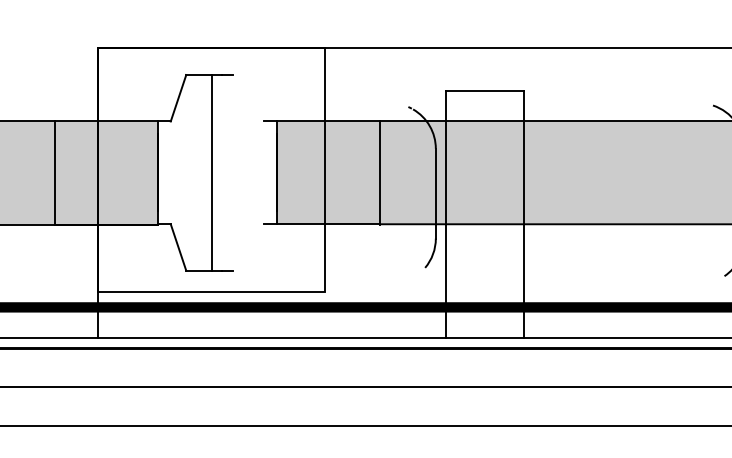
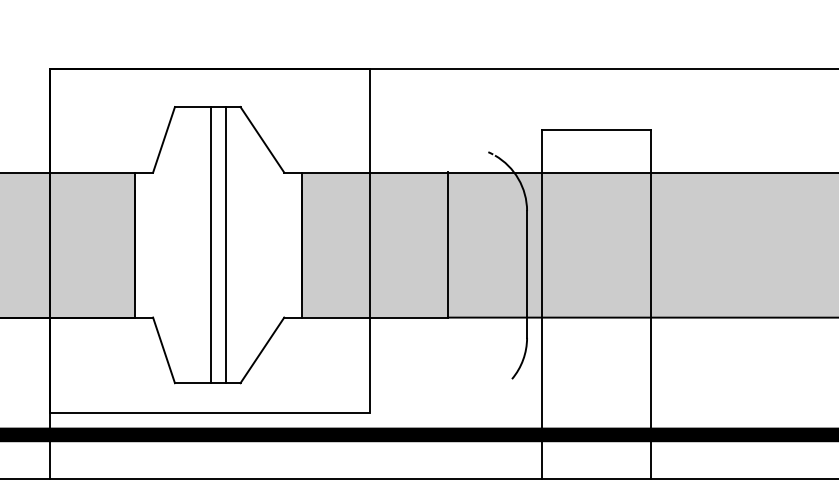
line: (247, 98) -> (261, 140), added
line: (222, 172) -> (226, 244), added
line: (247, 247) -> (261, 350), added

